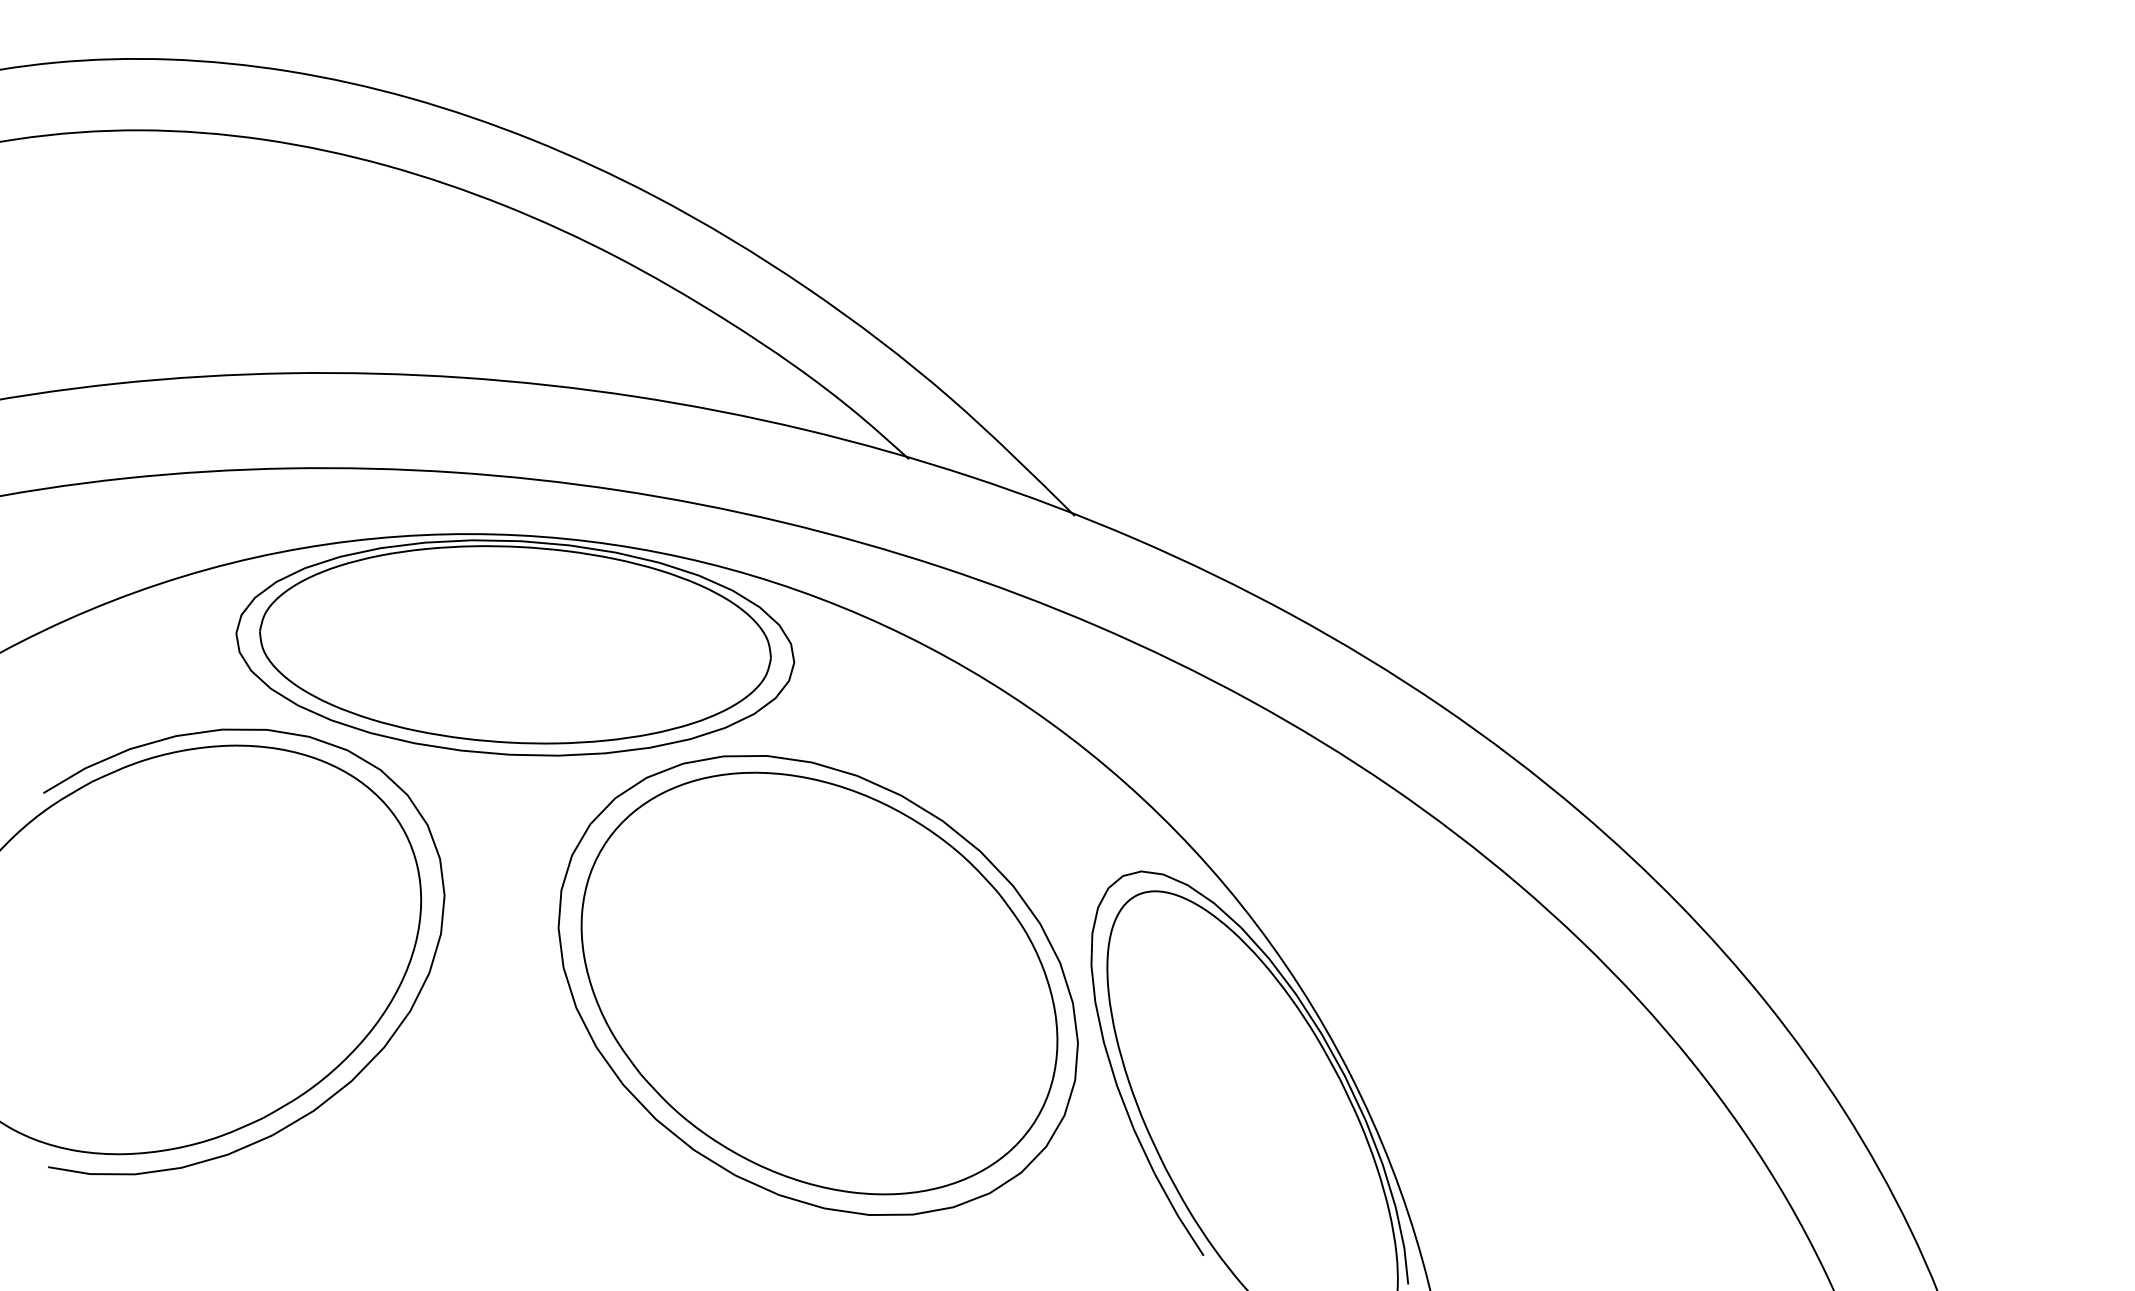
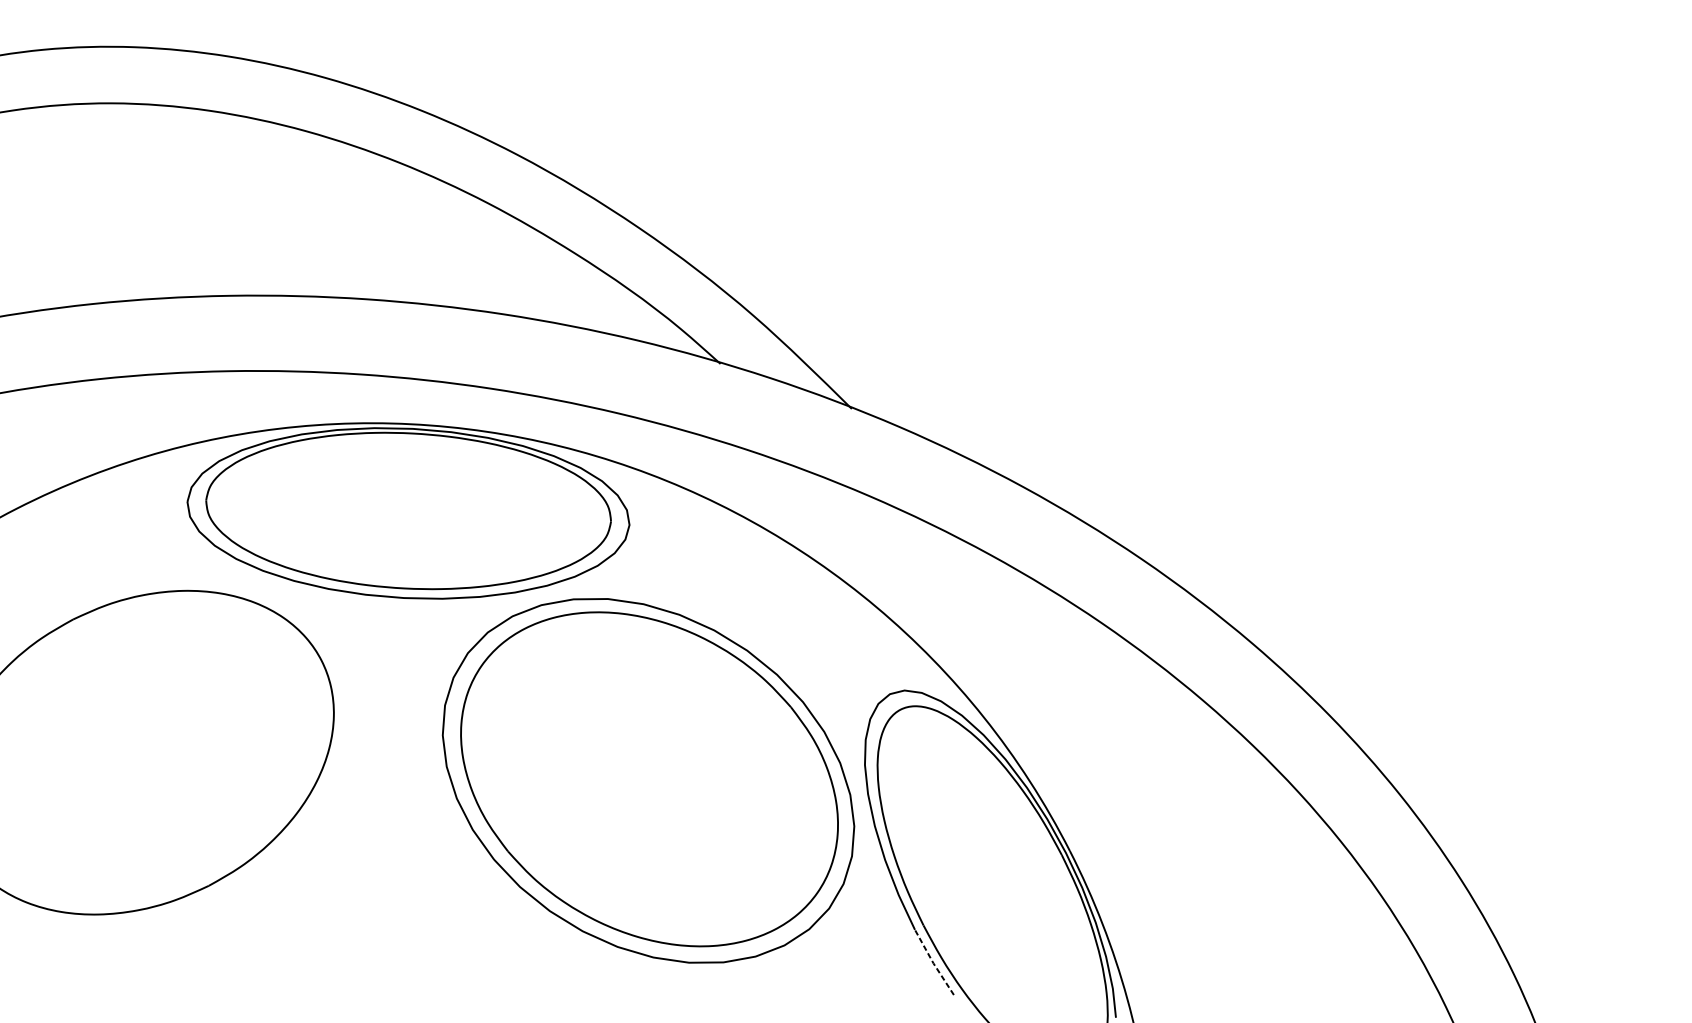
part: (362, 1068) -> (287, 846), removed
line: (1178, 1216) -> (933, 963), solid -> dashed

